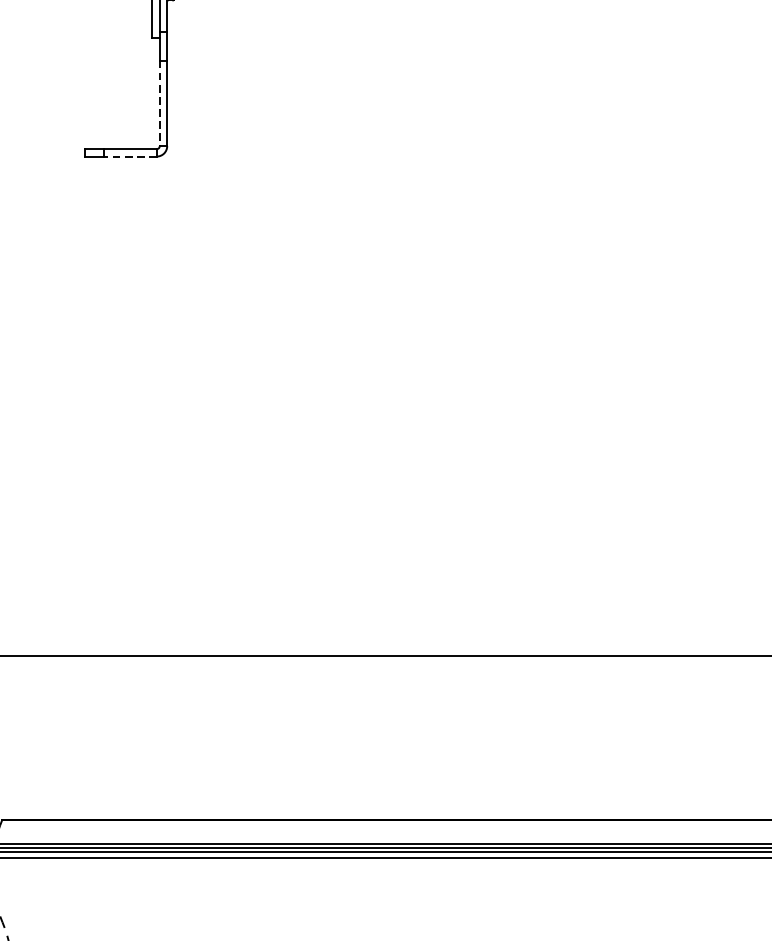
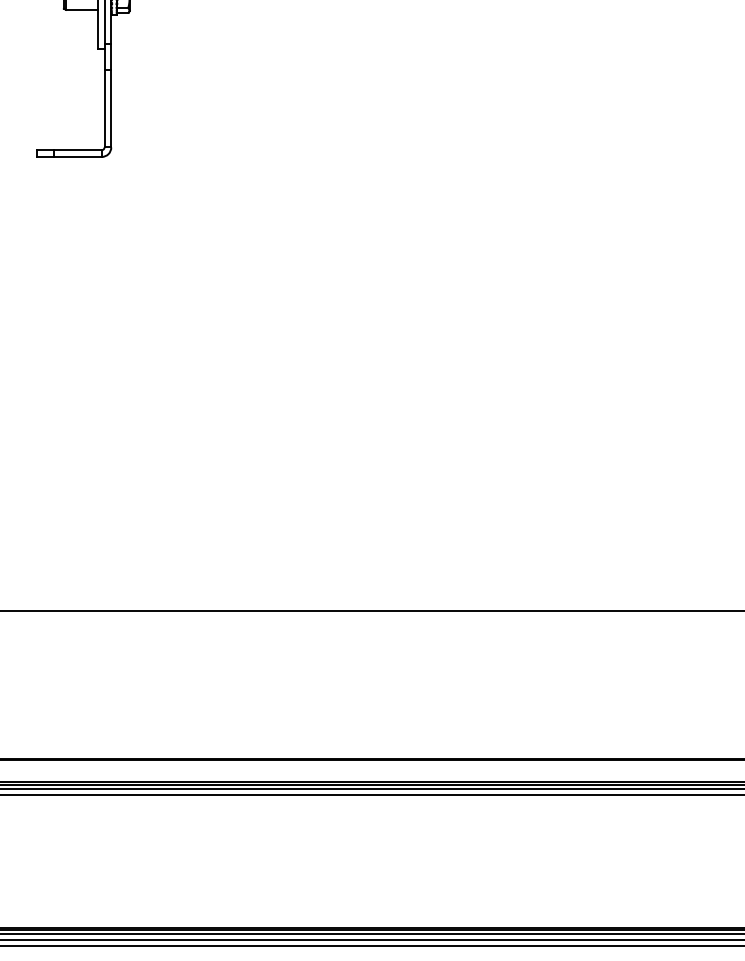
line: (159, 103) -> (104, 108), dashed -> solid
line: (130, 156) -> (77, 156), dashed -> solid

